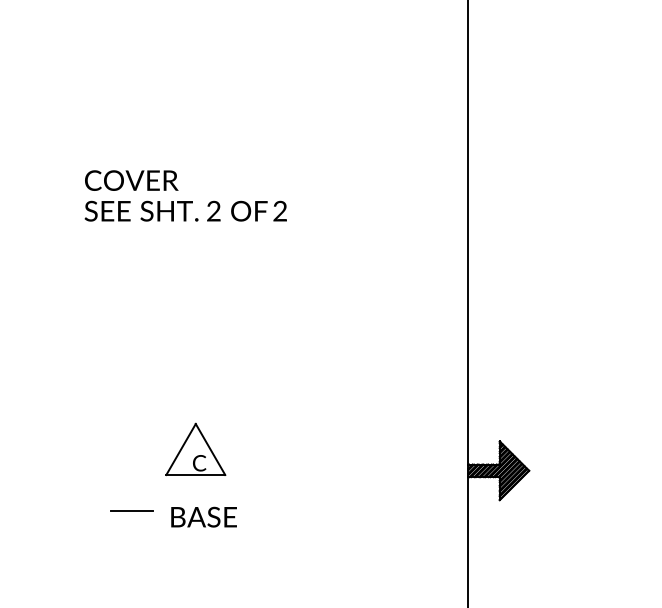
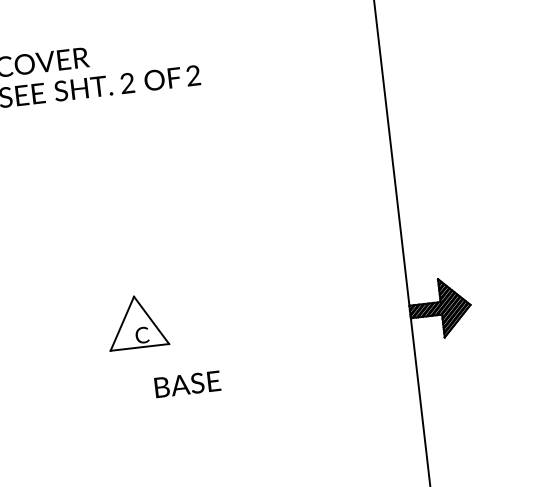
line: (131, 510) -> (80, 390), removed
text: (203, 516) -> (187, 383), moved

